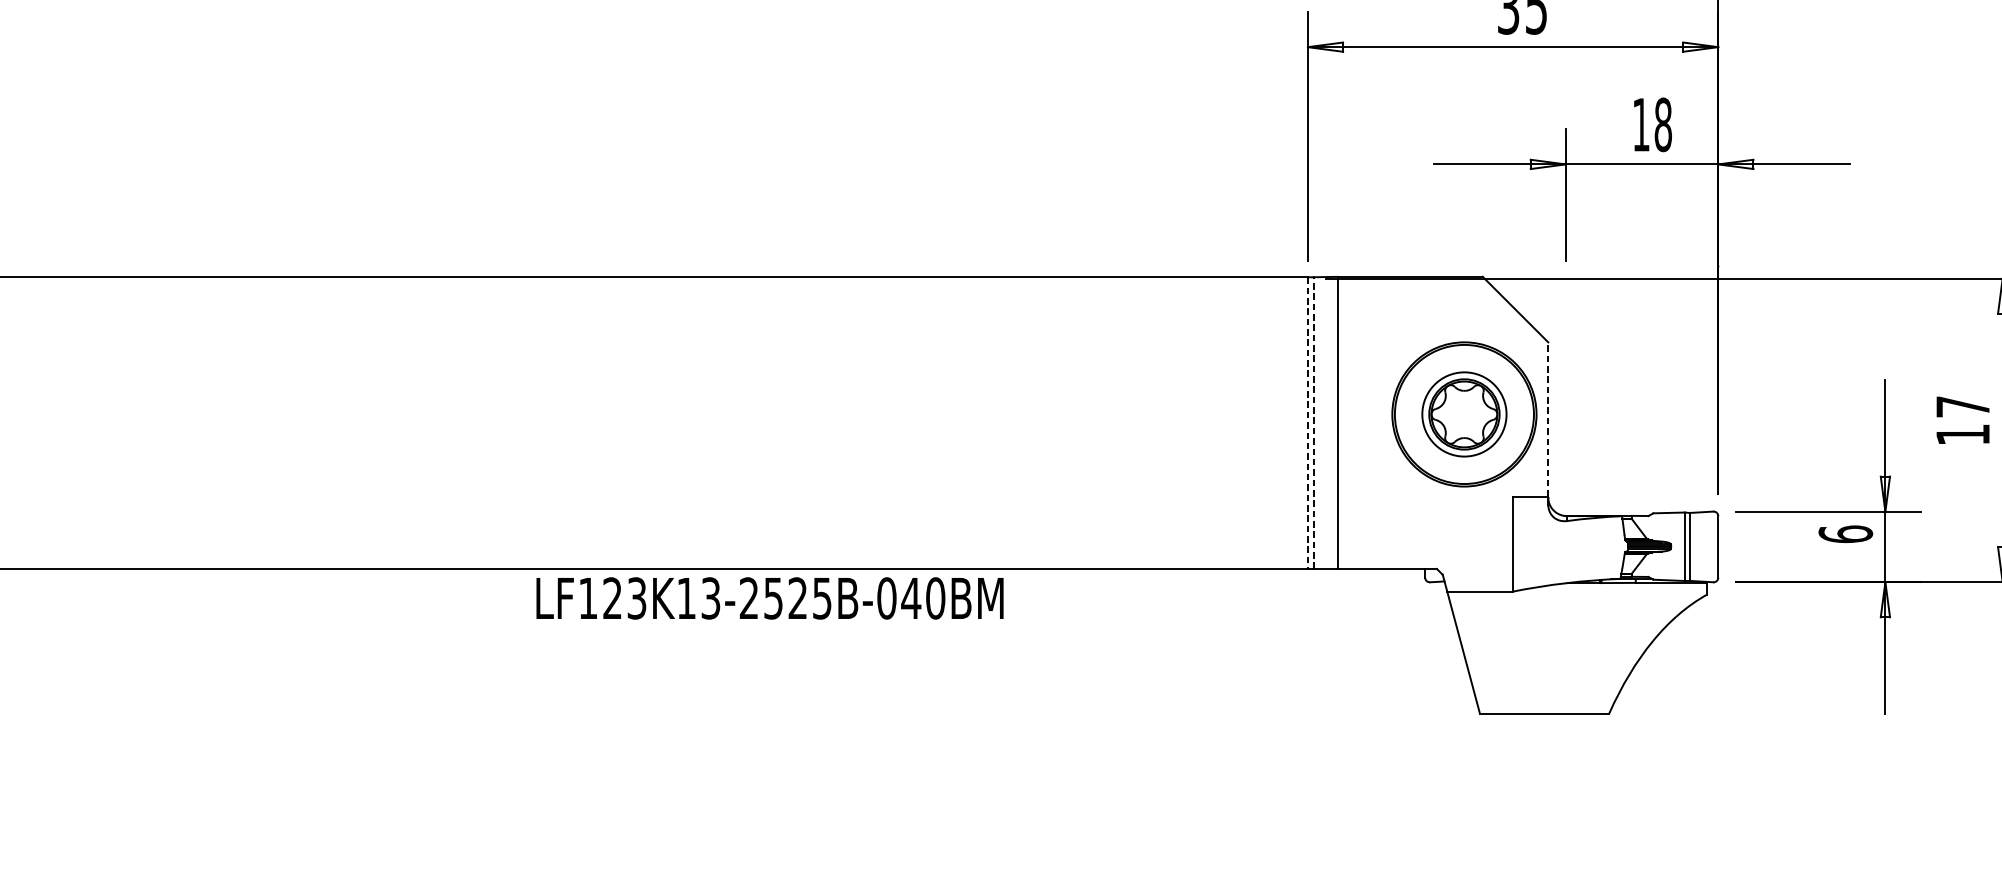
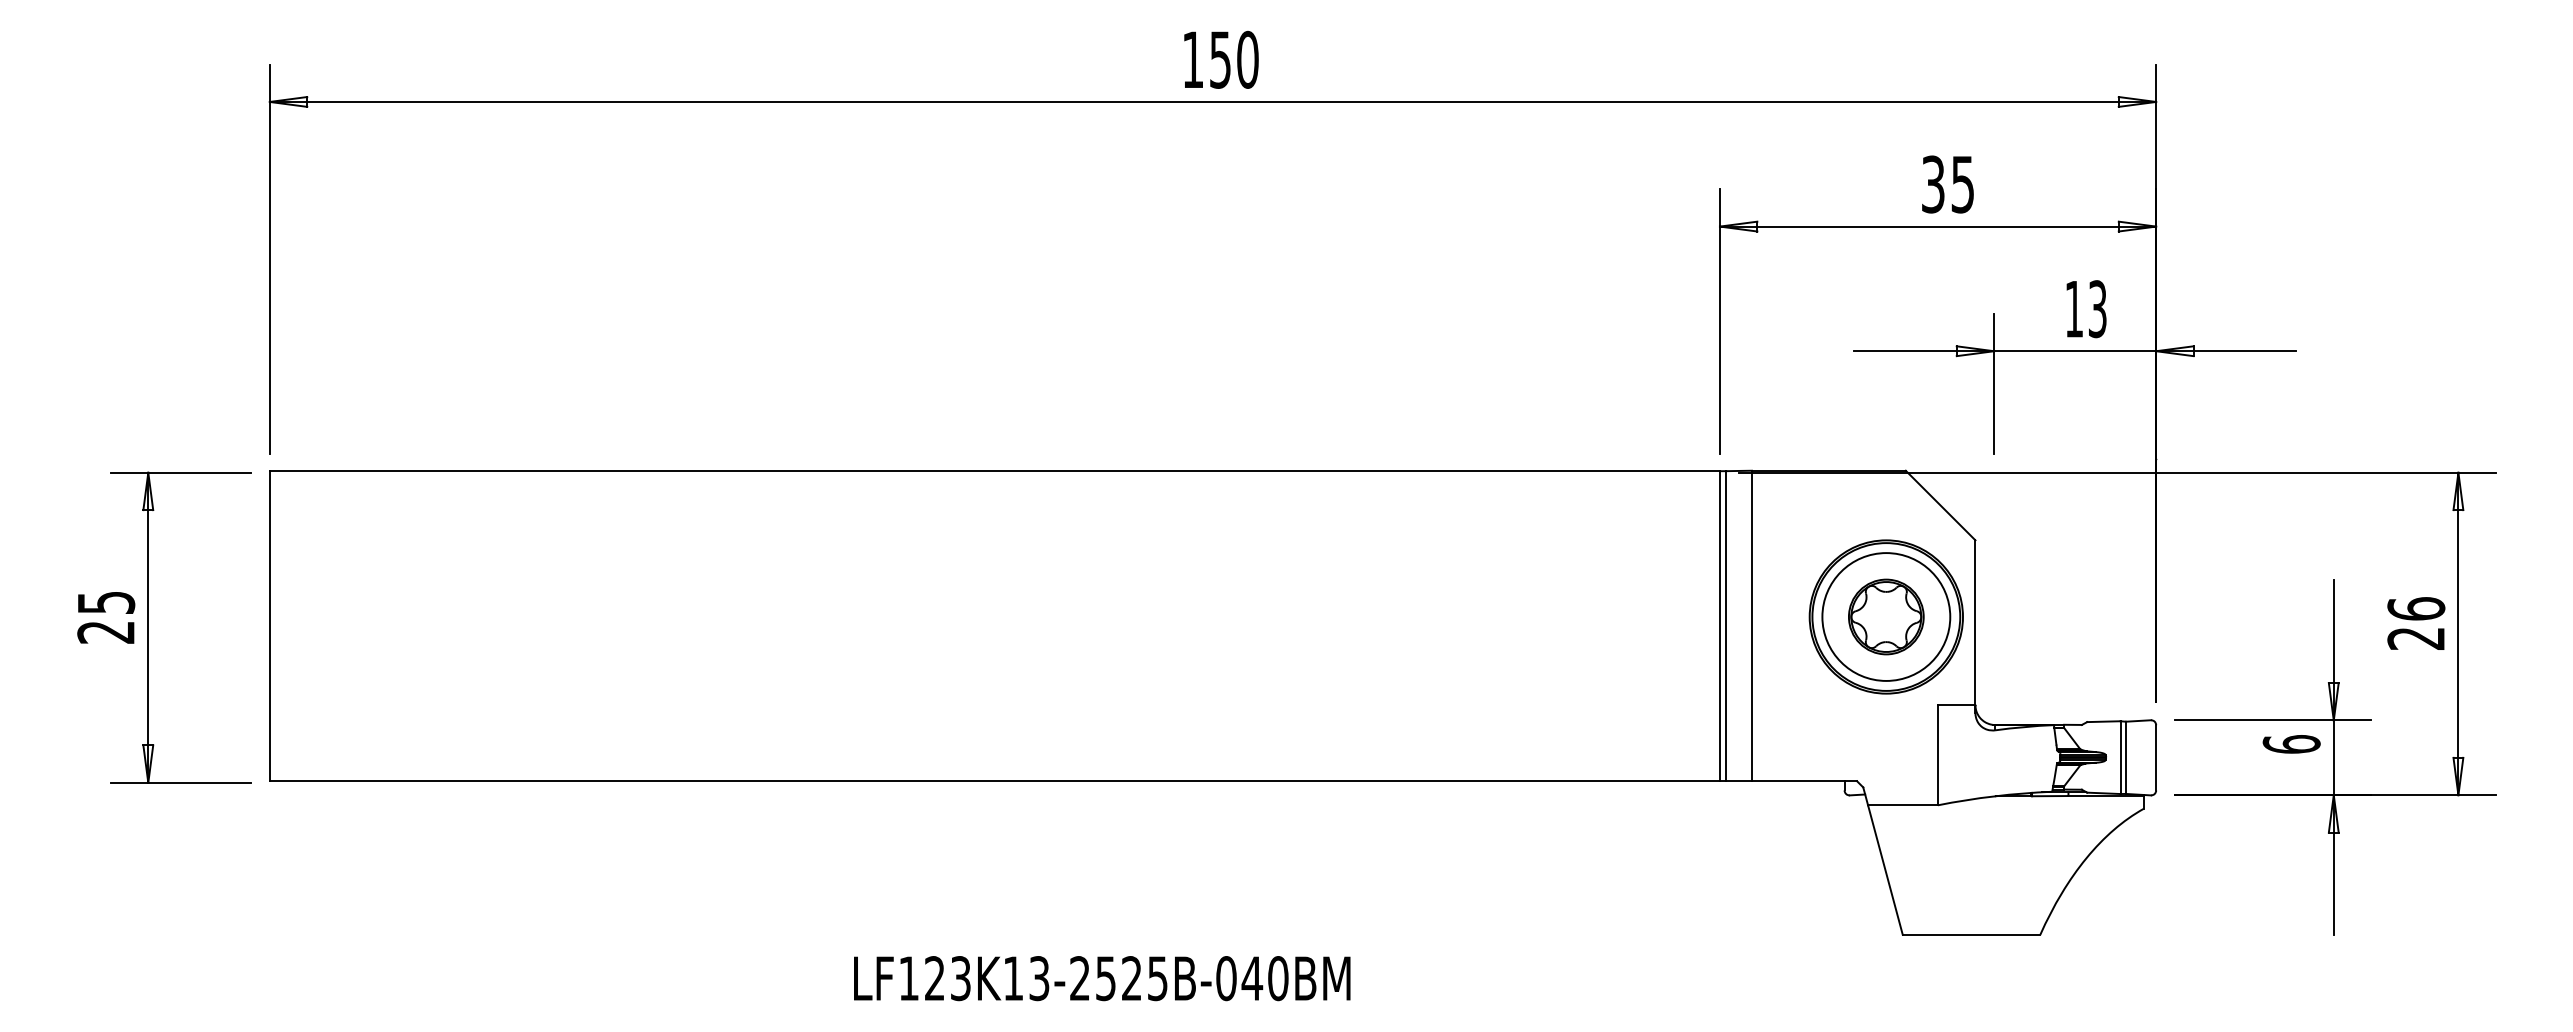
text: (1663, 125) -> (2097, 309), 18 -> 13
circle: (1464, 413) -> (1886, 616), size x1.43
line: (1548, 418) -> (1975, 621), dashed -> solid
text: (1963, 420) -> (2416, 623), 17 -> 26
line: (1314, 422) -> (1726, 625), dashed -> solid
line: (1307, 423) -> (1719, 626), dashed -> solid
text: (770, 598) -> (1102, 978), moved

